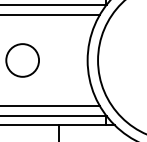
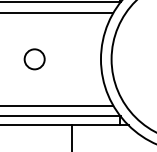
circle: (22, 60) -> (34, 59), size x0.6

